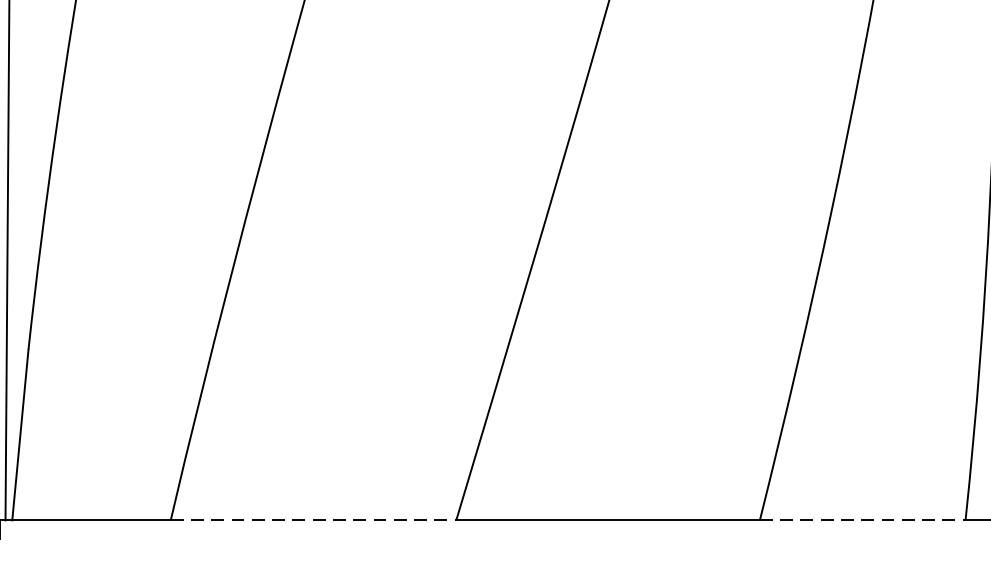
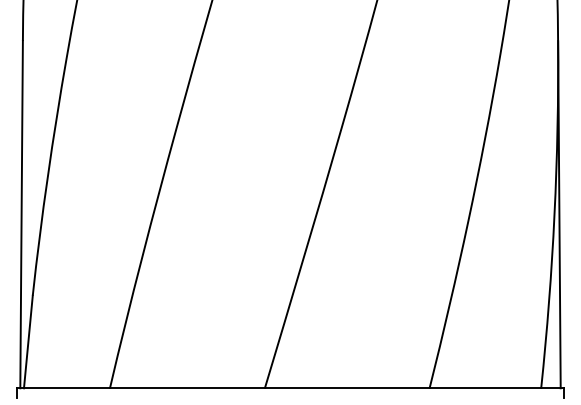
line: (313, 520) -> (187, 388), dashed -> solid
line: (862, 520) -> (485, 388), dashed -> solid

